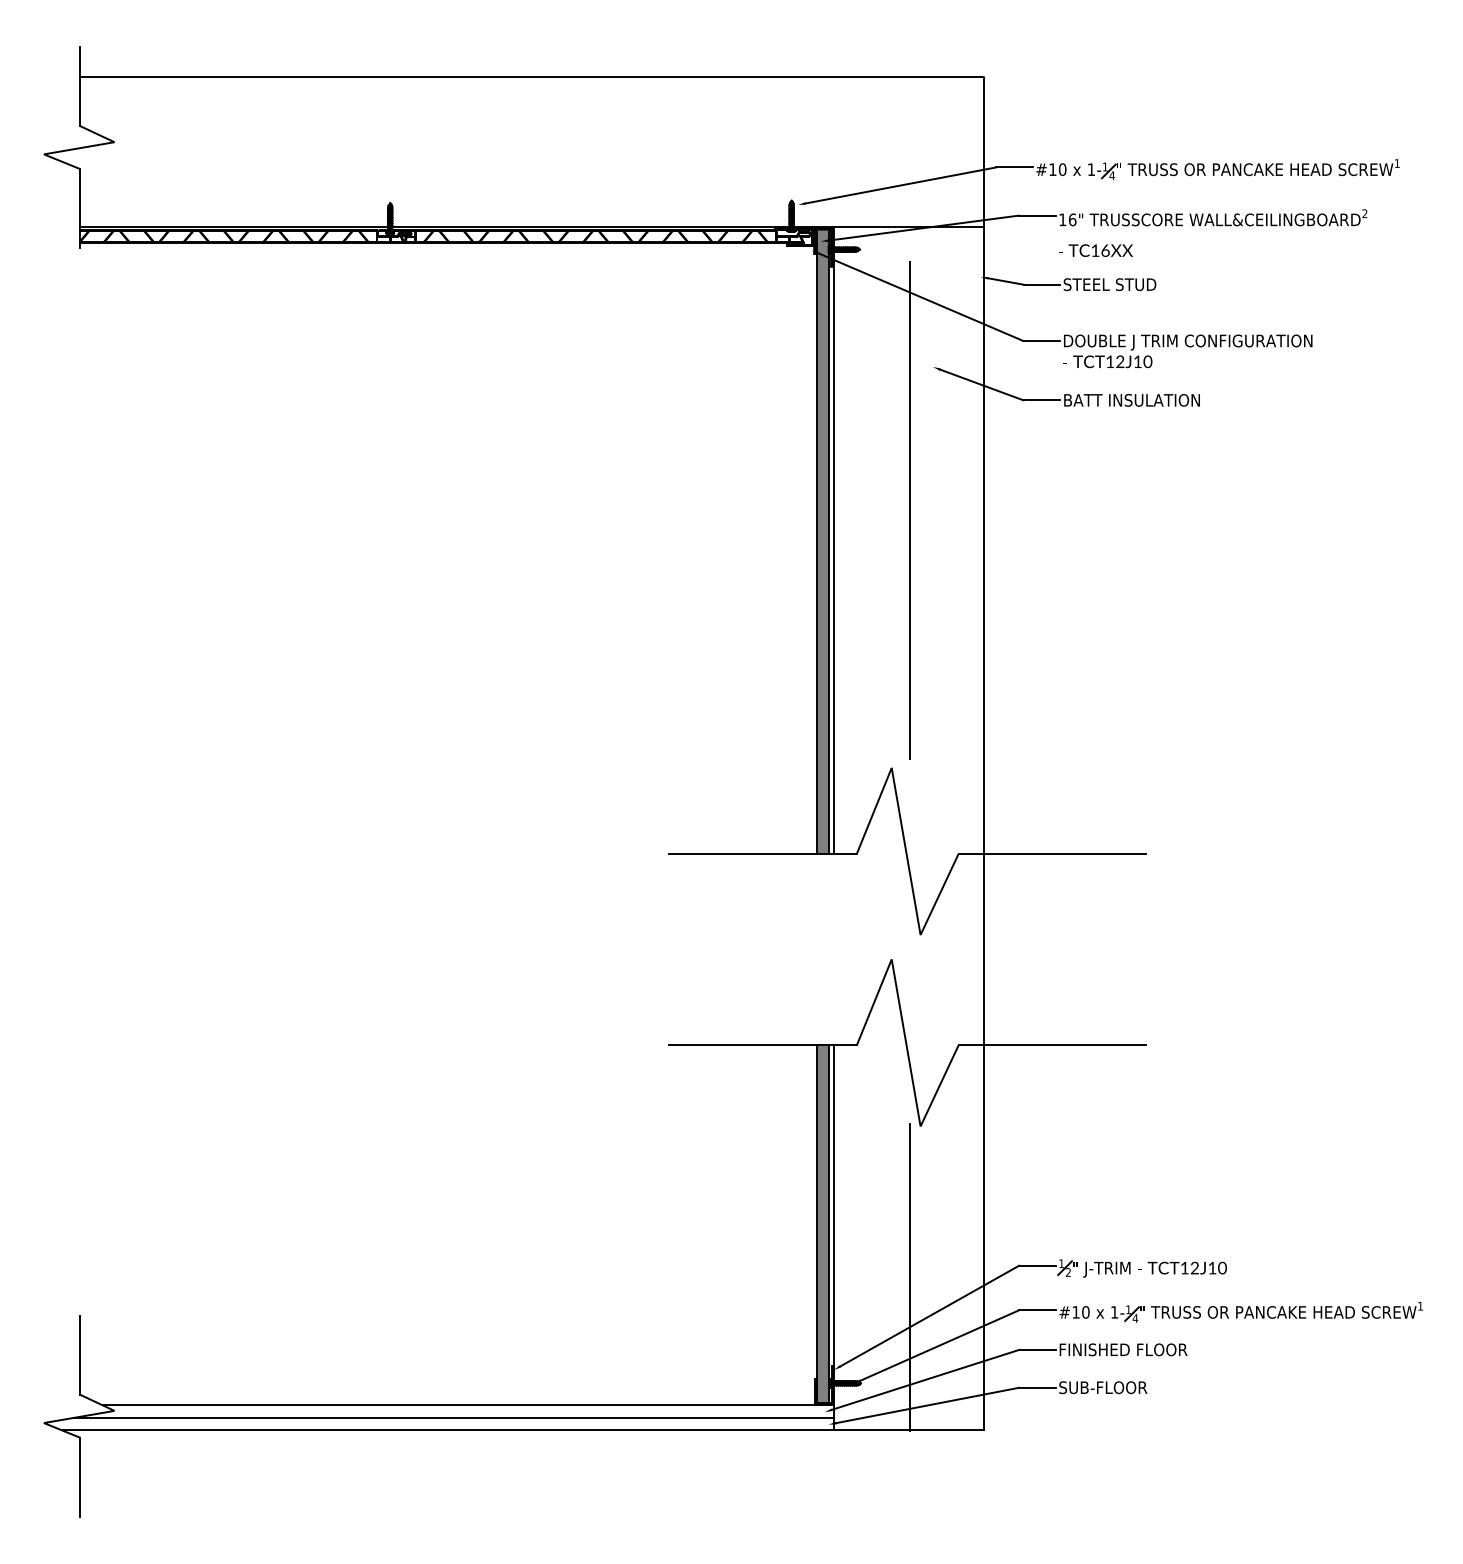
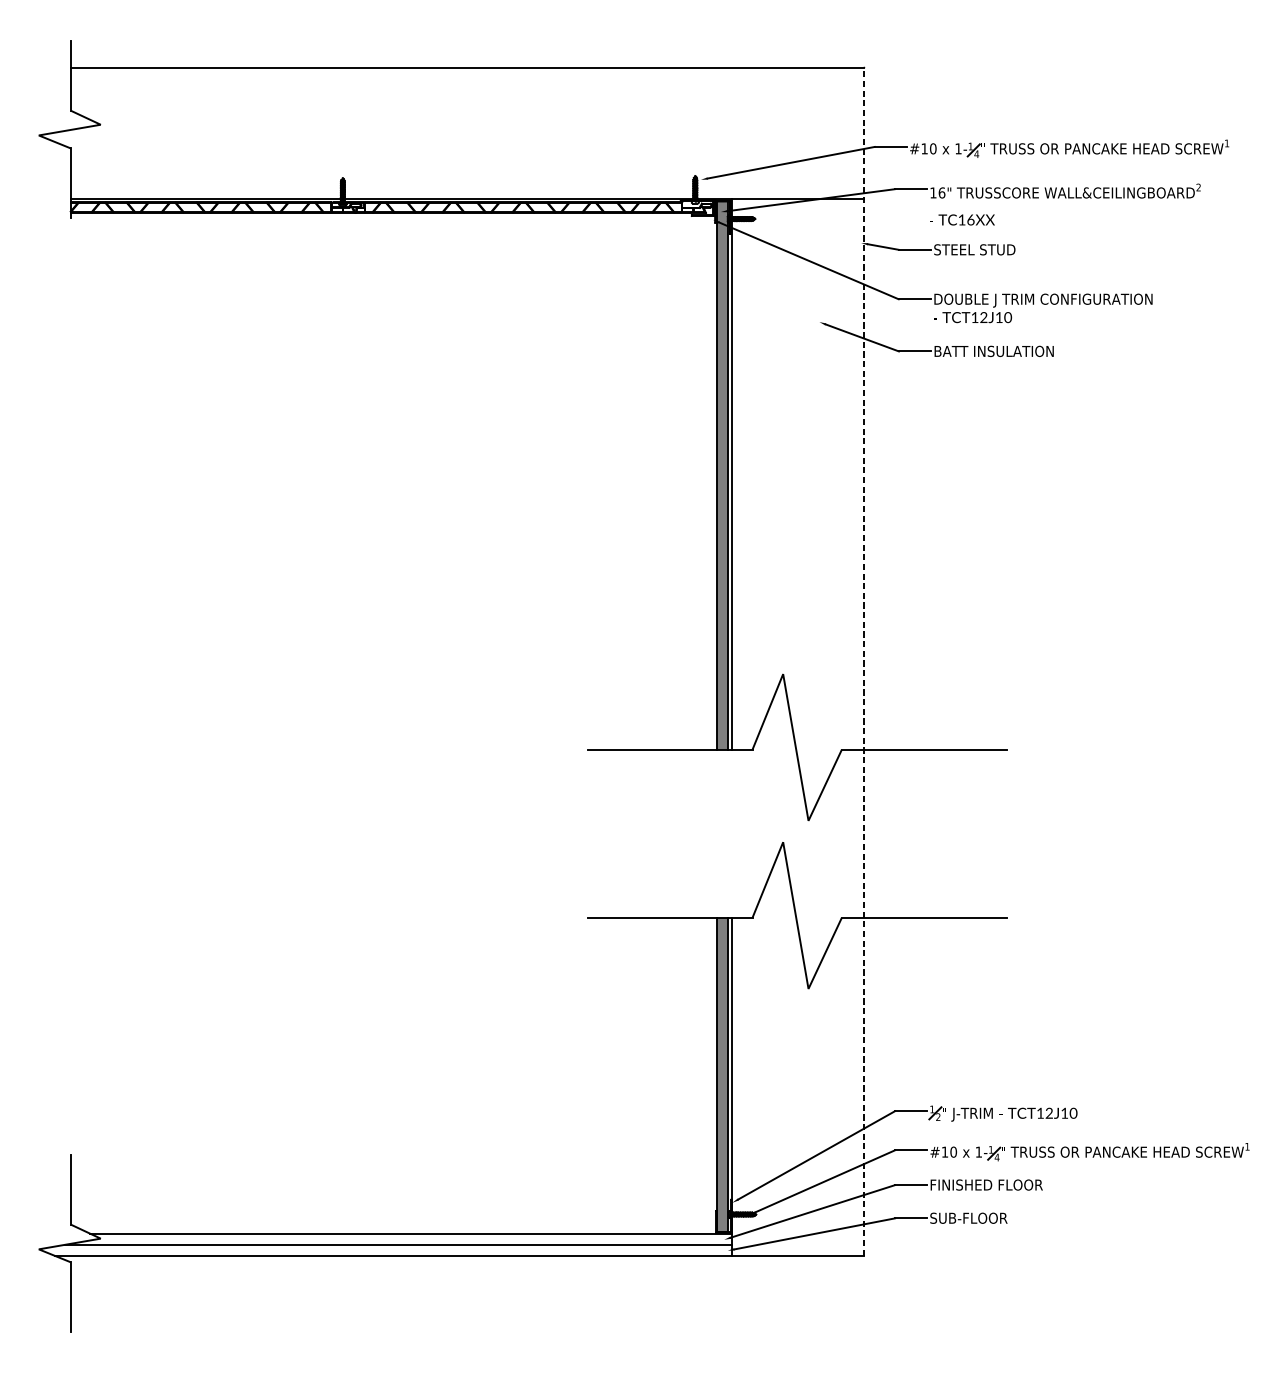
line: (910, 510) -> (799, 448), removed
line: (984, 753) -> (864, 661), solid -> dashed
line: (910, 1276) -> (799, 1120), removed

